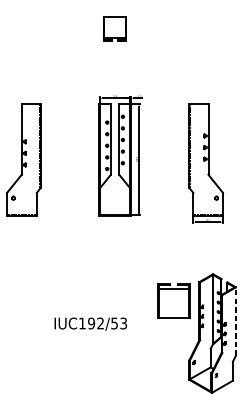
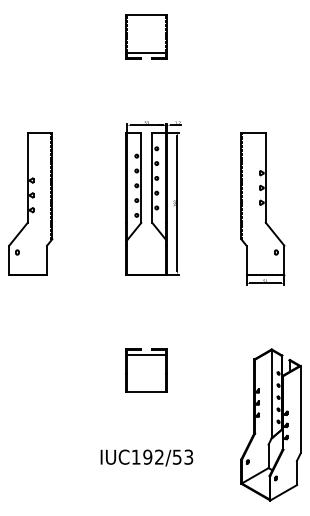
part: (114, 28) -> (146, 36), size x1.43
part: (173, 300) -> (146, 370), moved
line: (235, 321) -> (300, 409), dashed -> solid
text: (90, 323) -> (146, 457), moved

